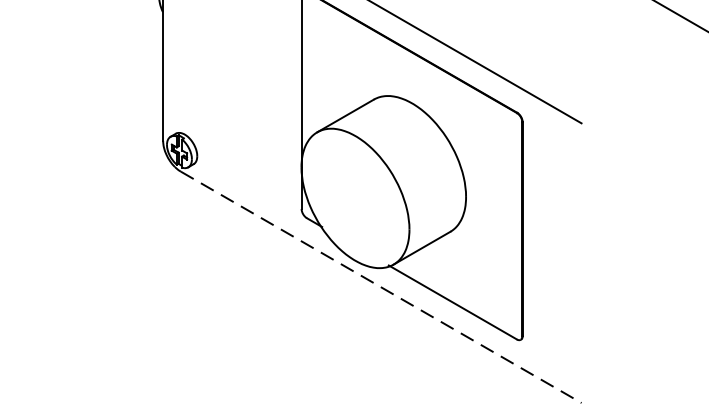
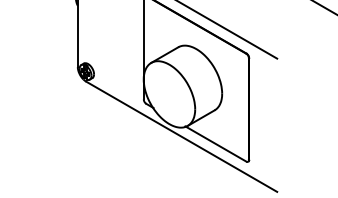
line: (382, 288) -> (182, 137), dashed -> solid

